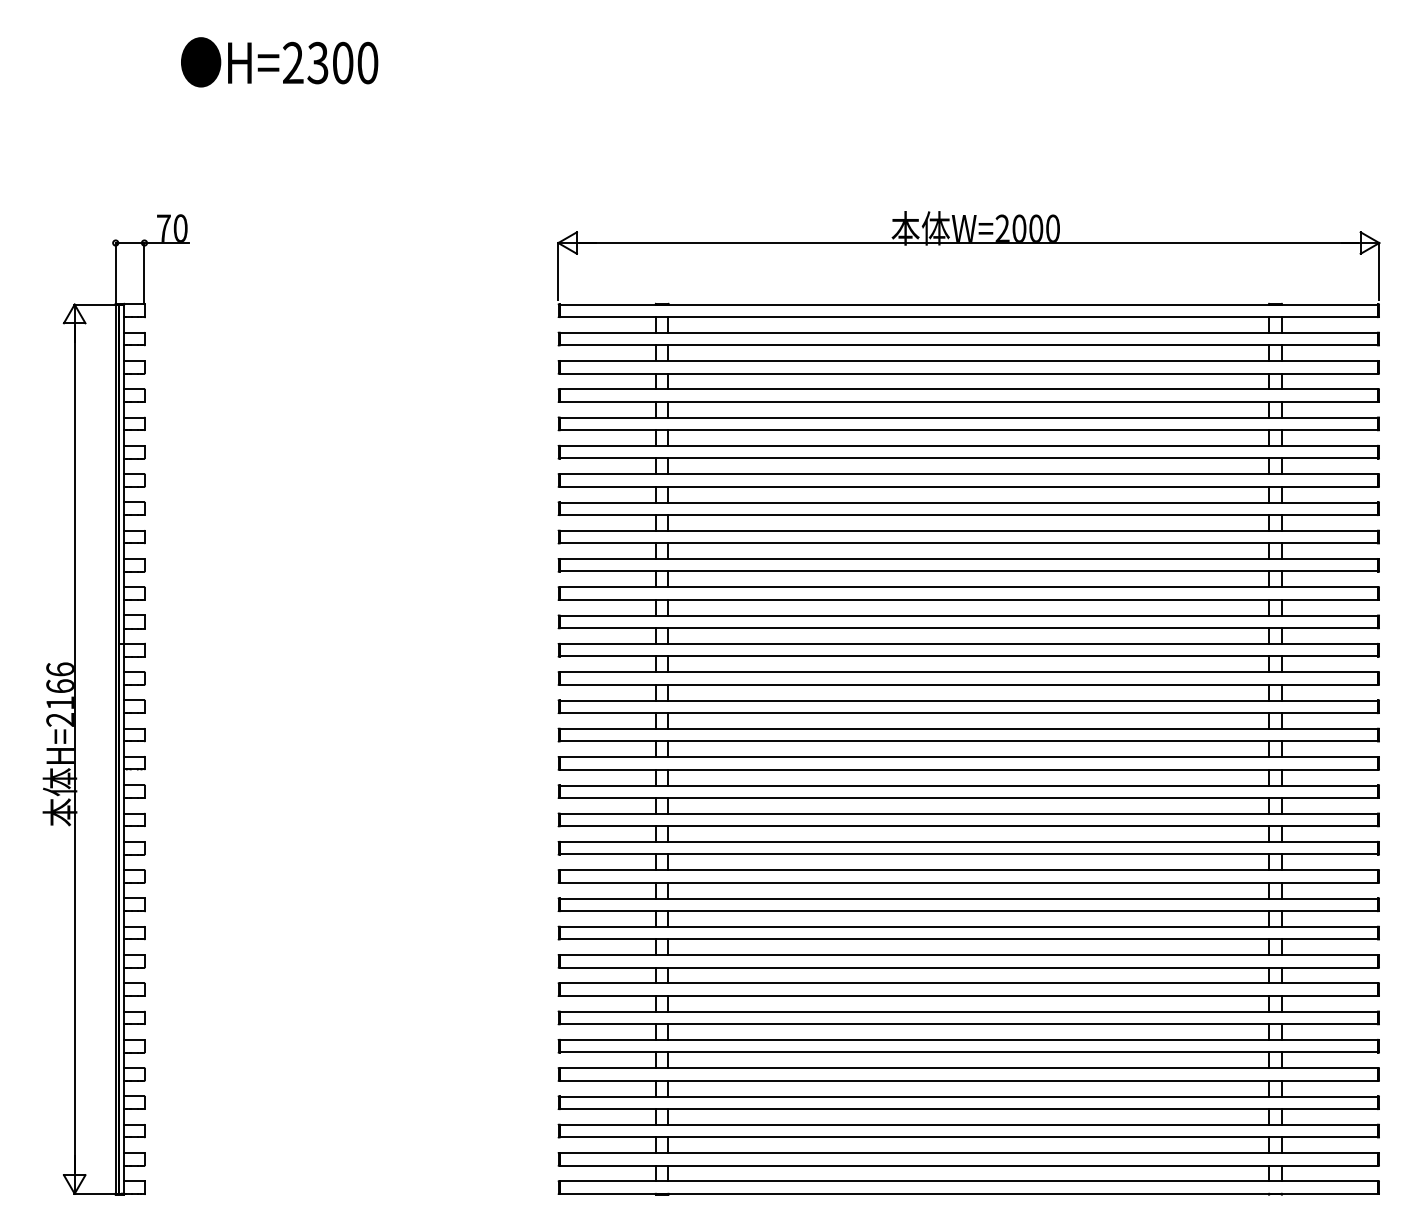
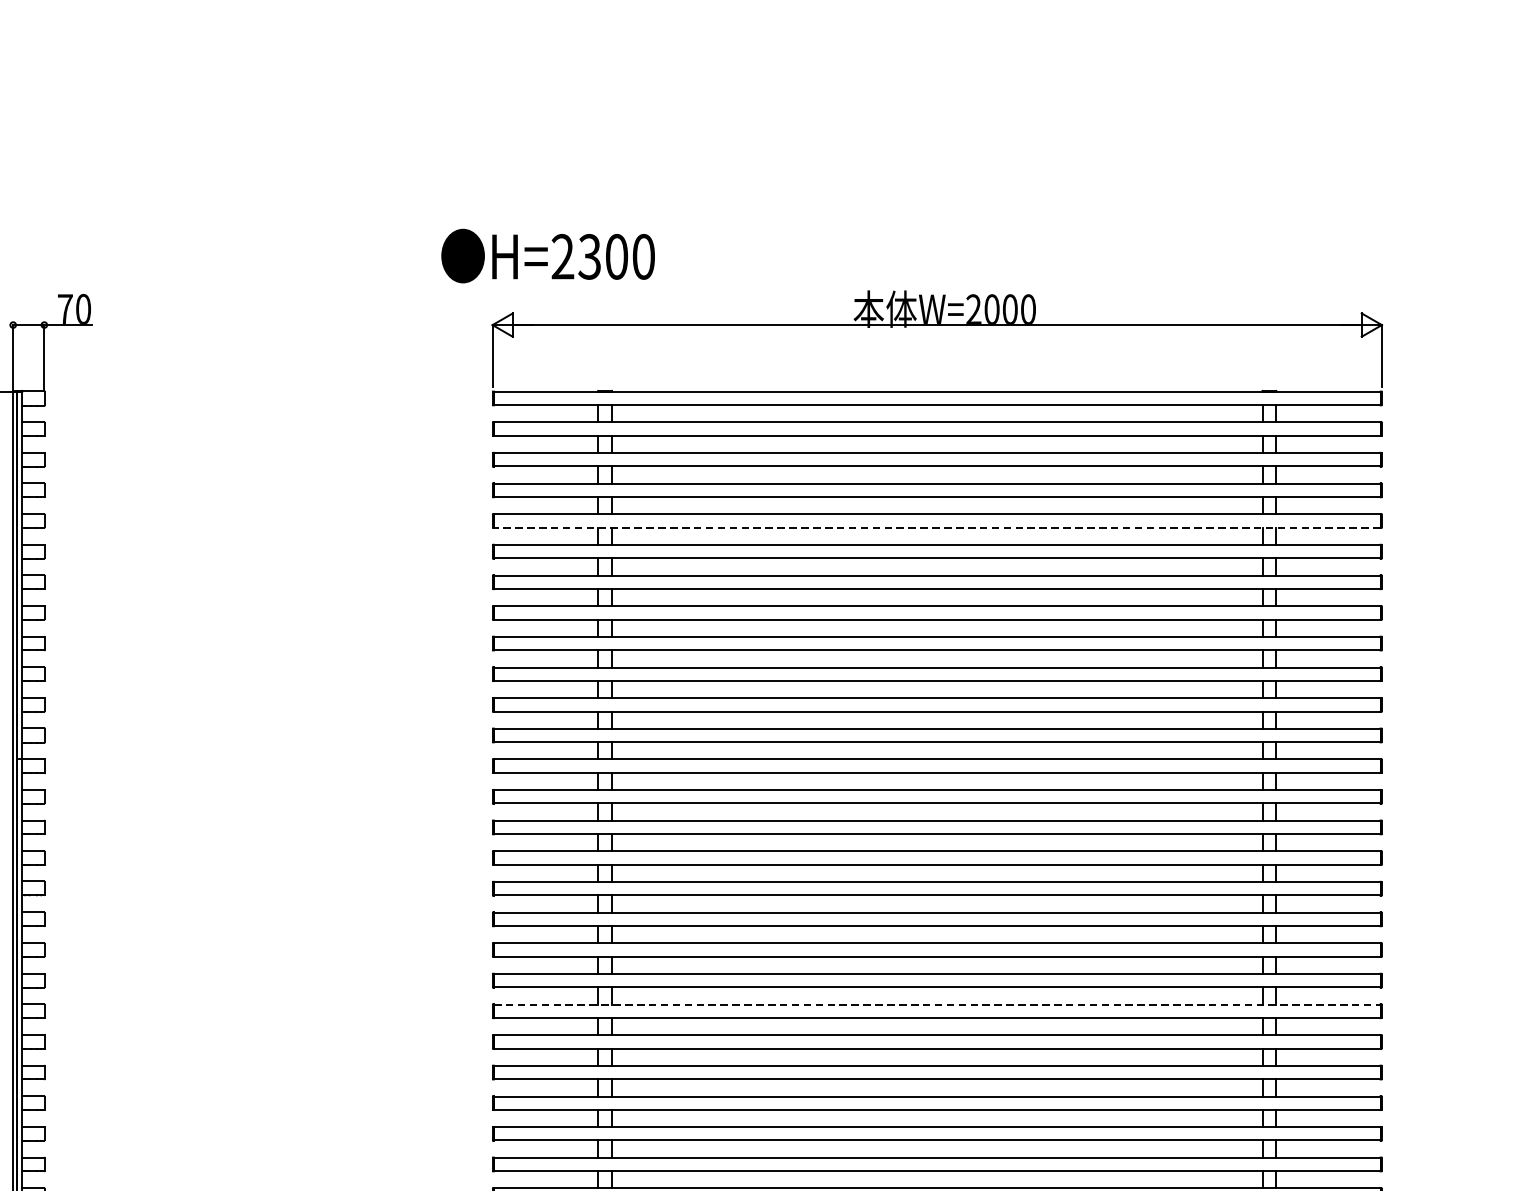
text: (279, 62) -> (548, 256), moved
line: (968, 430) -> (936, 528), solid -> dashed
line: (969, 870) -> (937, 1004), solid -> dashed

